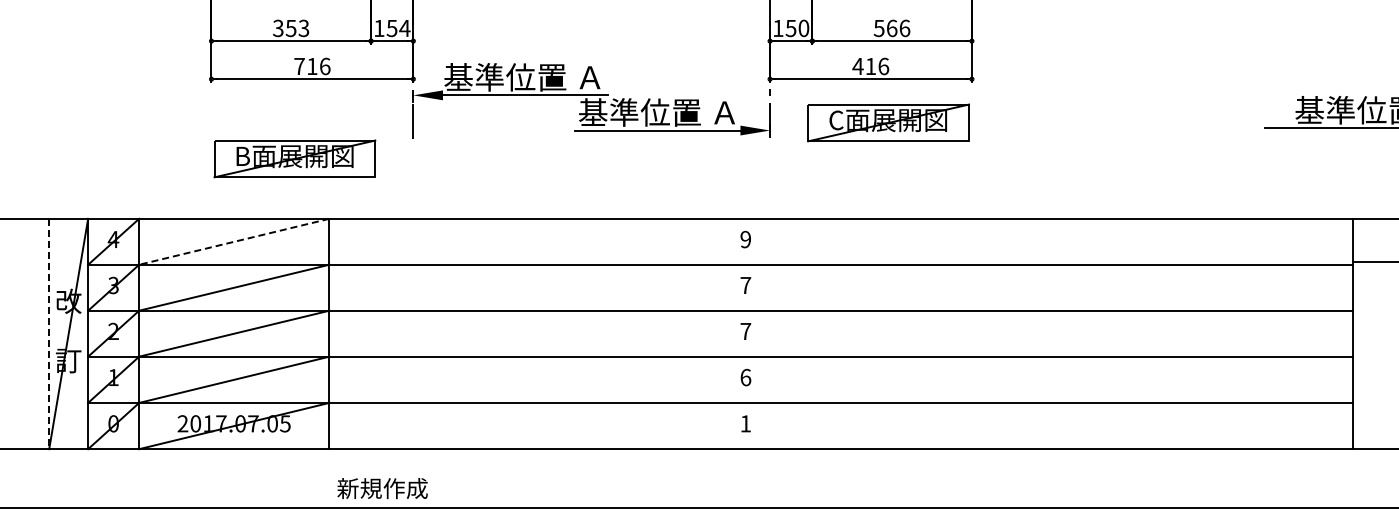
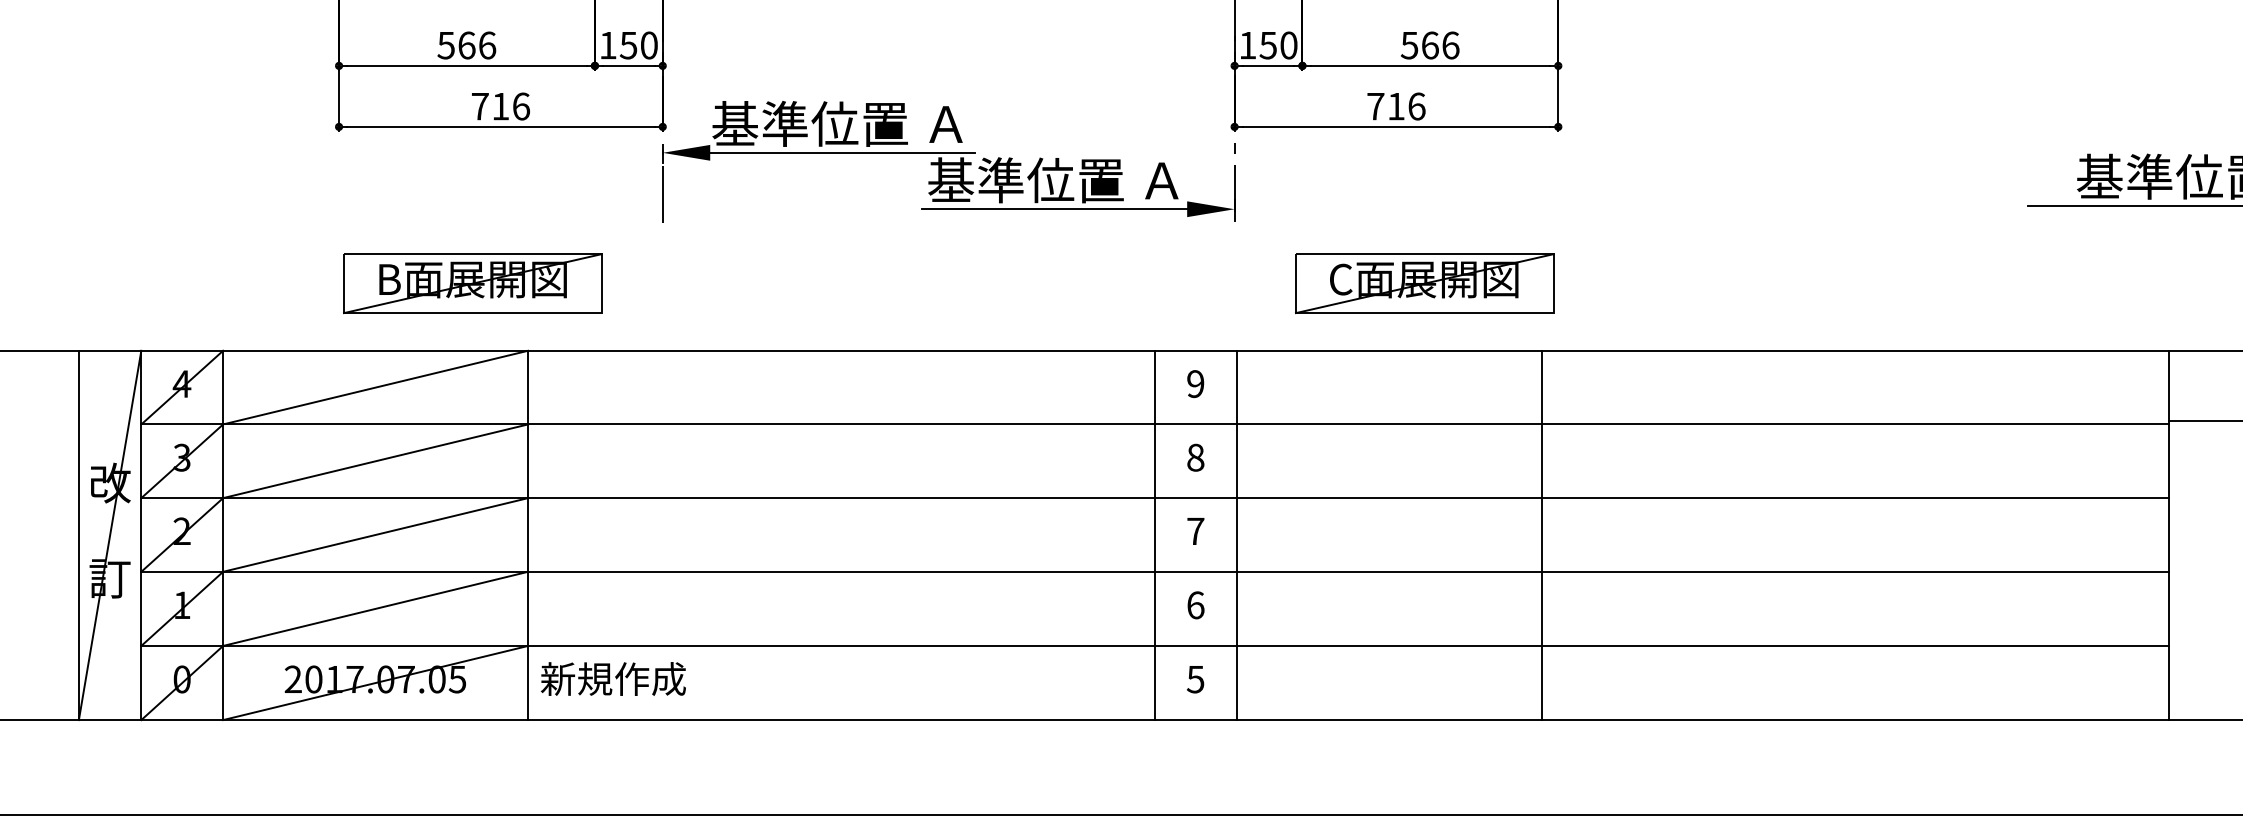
text: (291, 28) -> (467, 45), 353 -> 566
text: (404, 28) -> (648, 45), 154 -> 150
text: (857, 66) -> (1374, 106), 416 -> 716
part: (888, 122) -> (1424, 282), moved
part: (294, 158) -> (472, 282), moved
line: (234, 241) -> (375, 387), dashed -> solid
text: (745, 285) -> (1195, 457), 7 -> 8
line: (720, 333) -> (1155, 534), added
line: (771, 333) -> (1236, 534), added
line: (961, 333) -> (1541, 534), added
line: (49, 334) -> (79, 536), dashed -> solid
text: (745, 423) -> (1195, 678), 1 -> 5
text: (382, 488) -> (613, 678), moved

